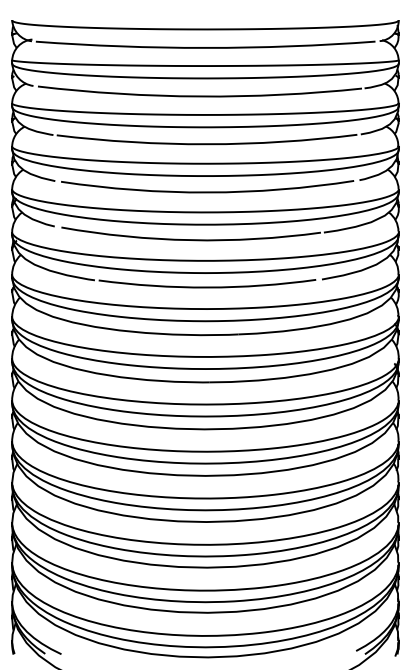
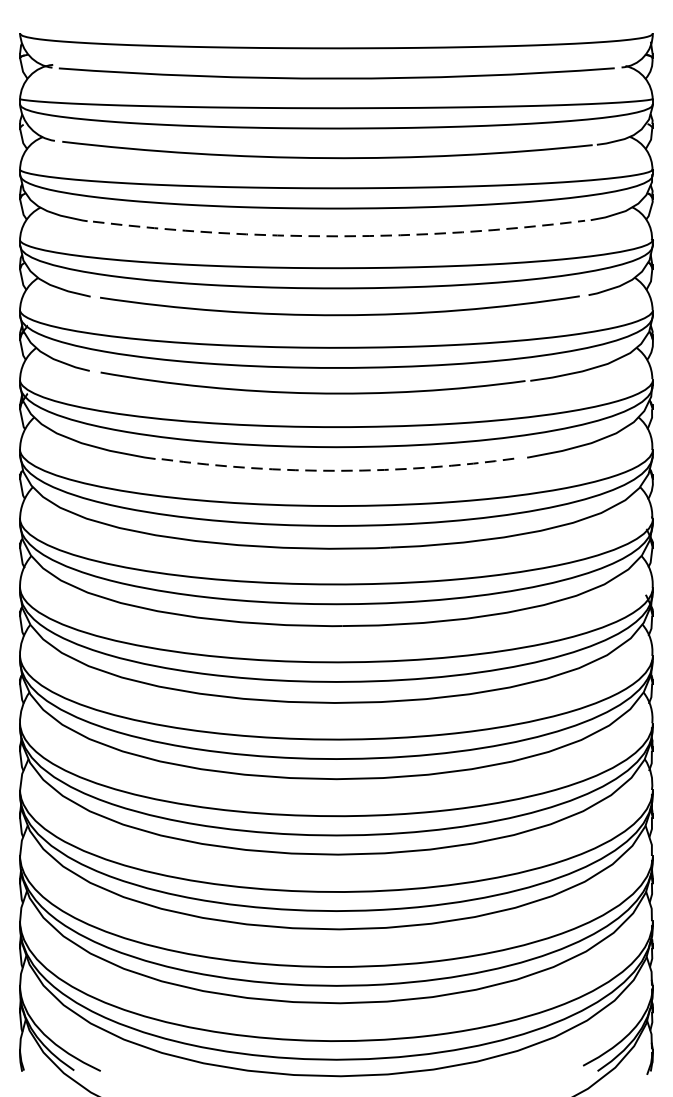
arc: (207, 144) -> (339, 236), solid -> dashed
arc: (207, 287) -> (339, 470), solid -> dashed

